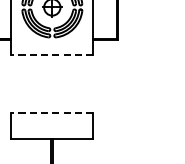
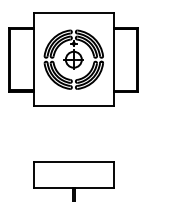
line: (51, 55) -> (73, 106), dashed -> solid
line: (51, 112) -> (73, 162), dashed -> solid

